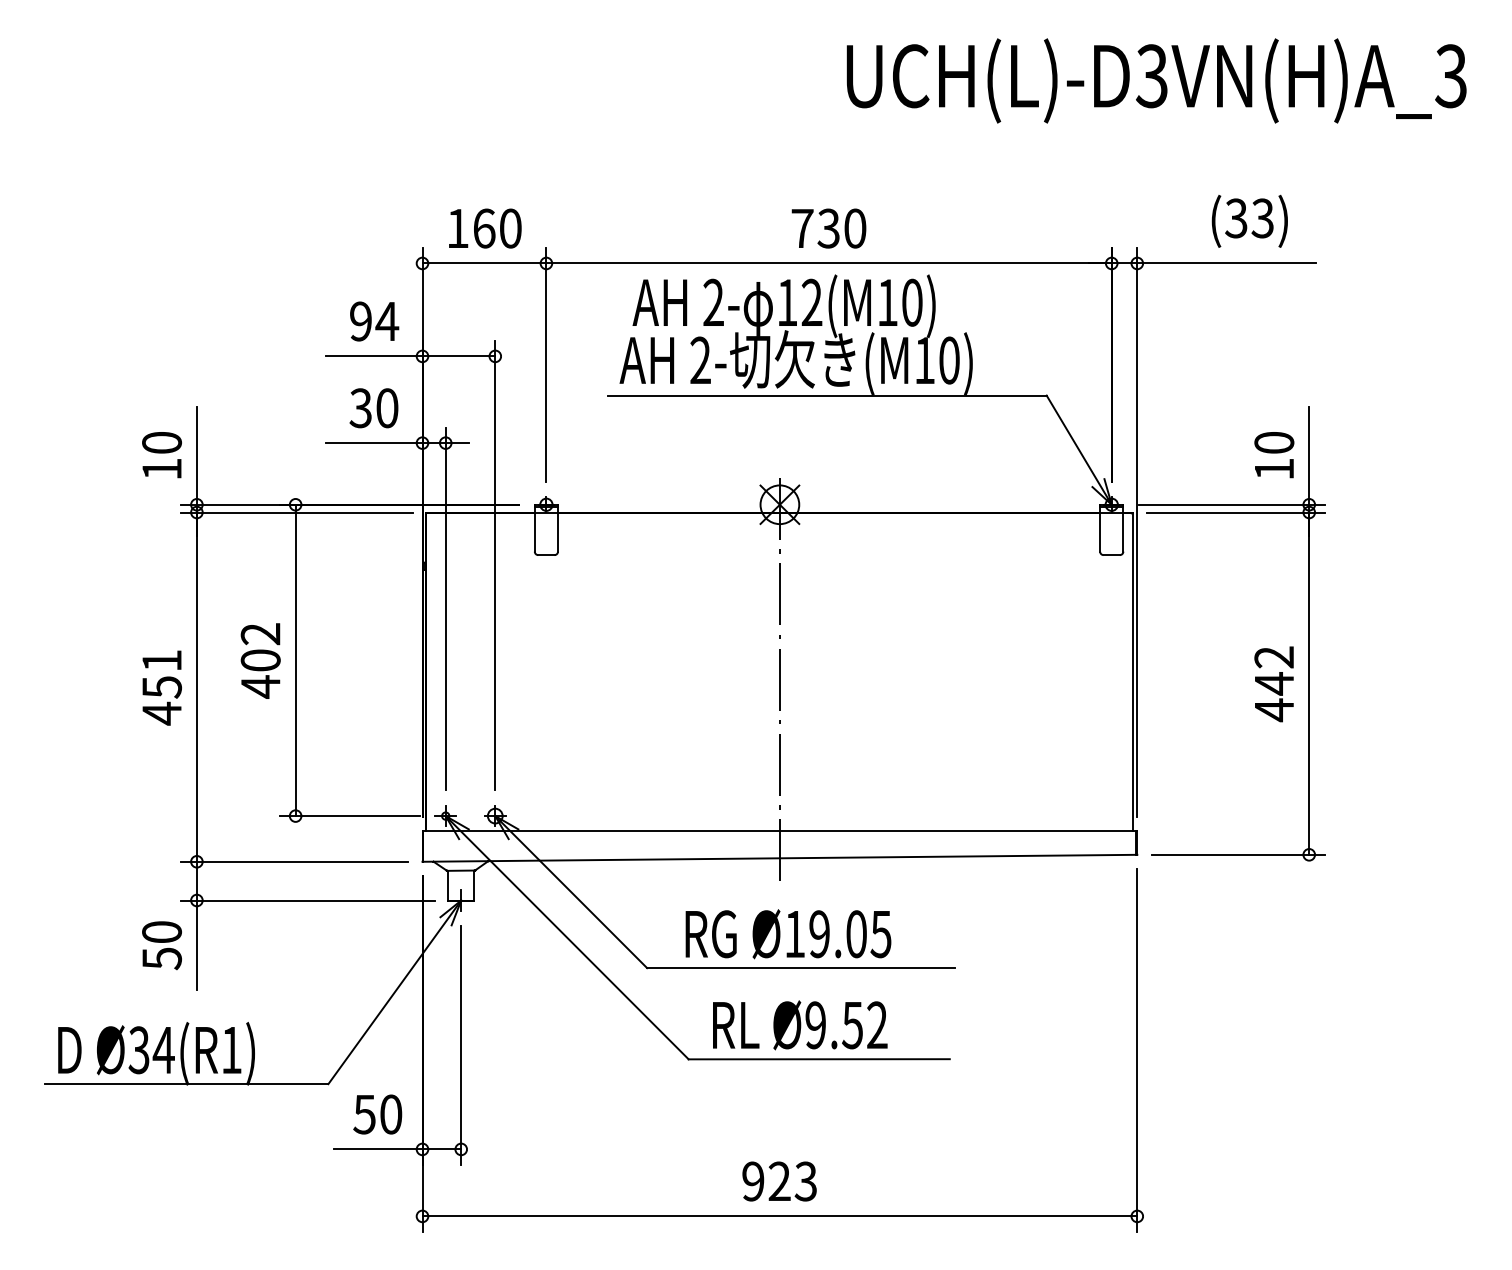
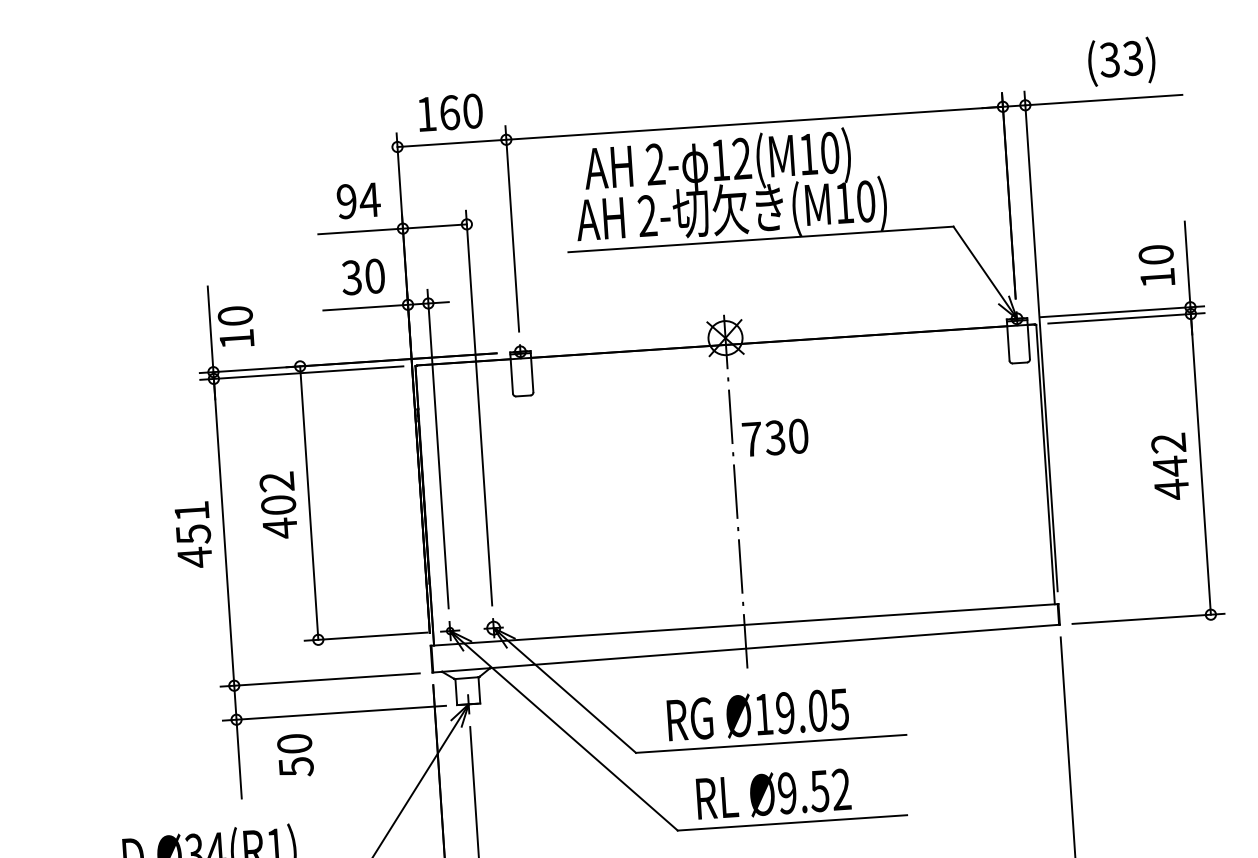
text: (828, 228) -> (775, 437), moved
text: (161, 455) -> (235, 327), moved
text: (161, 945) -> (295, 755), moved

